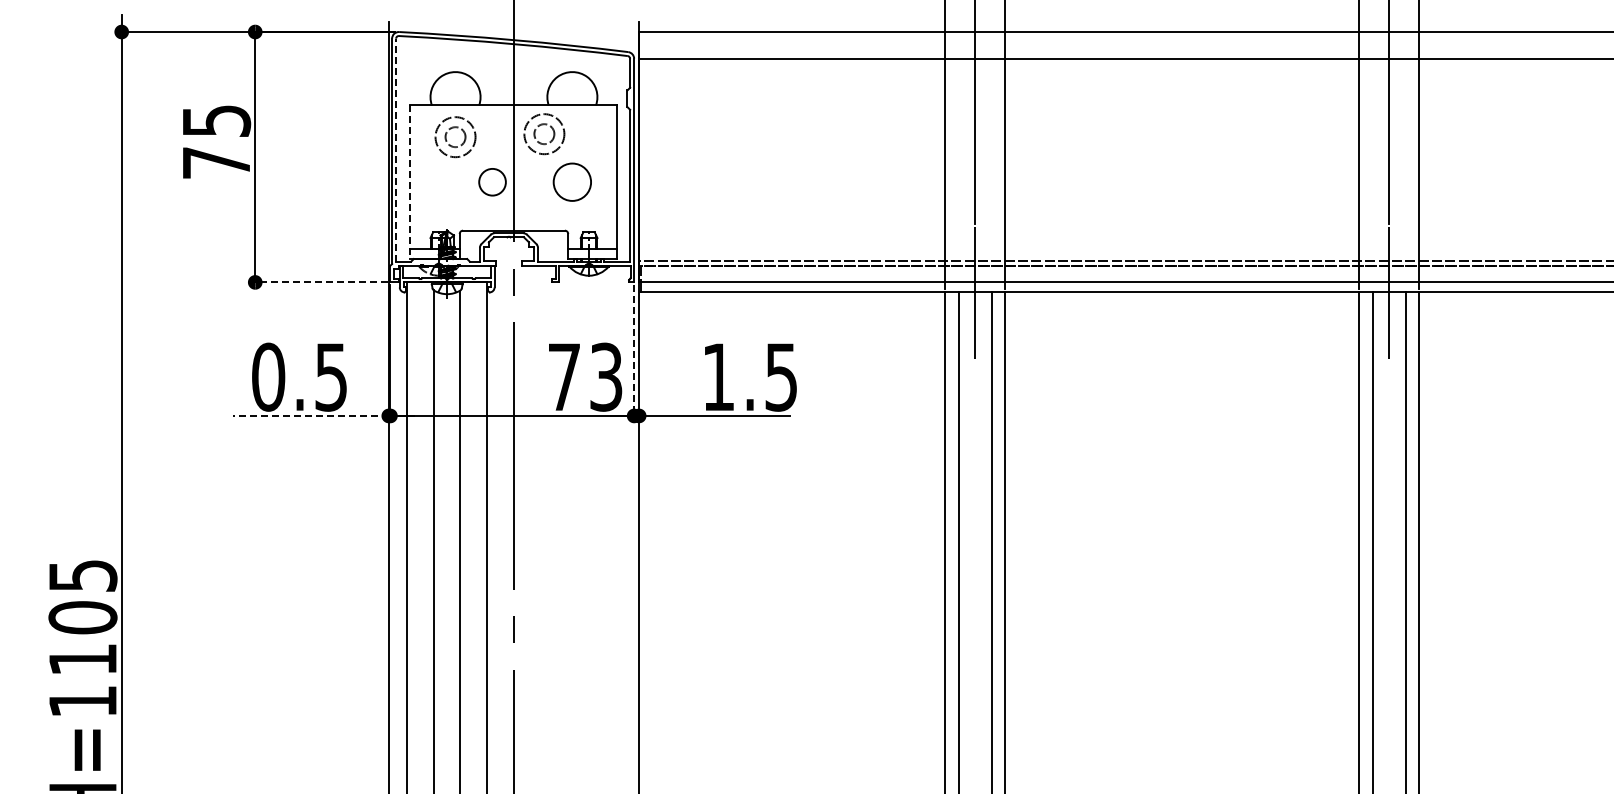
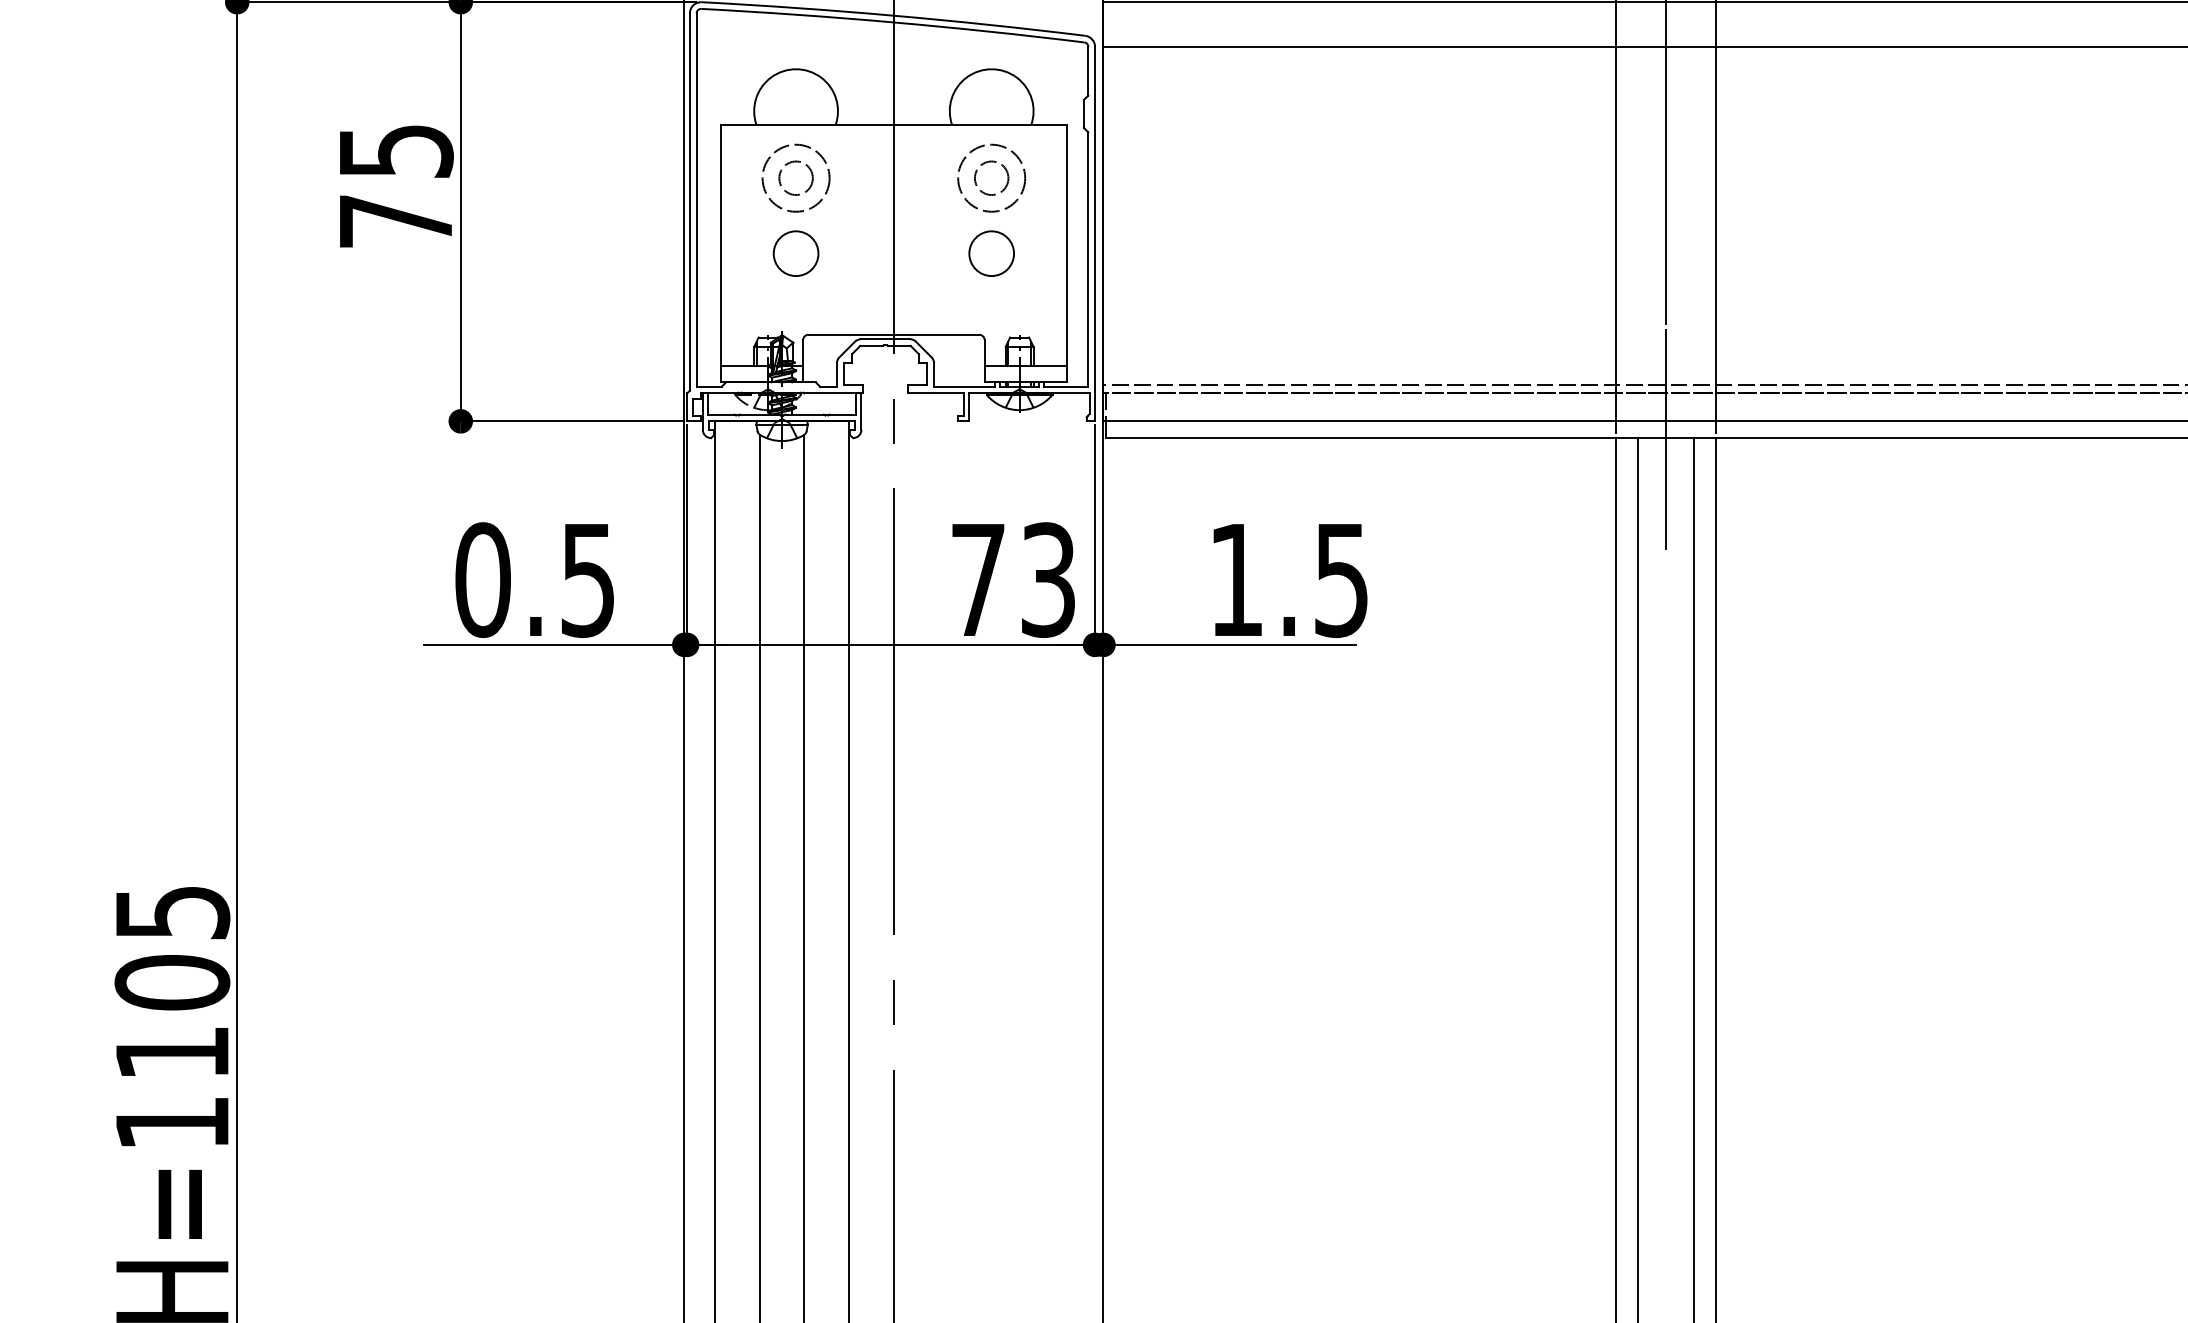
part: (550, 140) -> (1001, 188), moved
line: (396, 150) -> (697, 200), dashed -> solid
circle: (572, 181) -> (991, 252), size x0.71
line: (410, 182) -> (720, 254), dashed -> solid
circle: (492, 182) -> (796, 254), moved
line: (319, 282) -> (568, 421), dashed -> solid
line: (634, 352) -> (1095, 538), dashed -> solid
line: (311, 415) -> (554, 644), dashed -> solid

